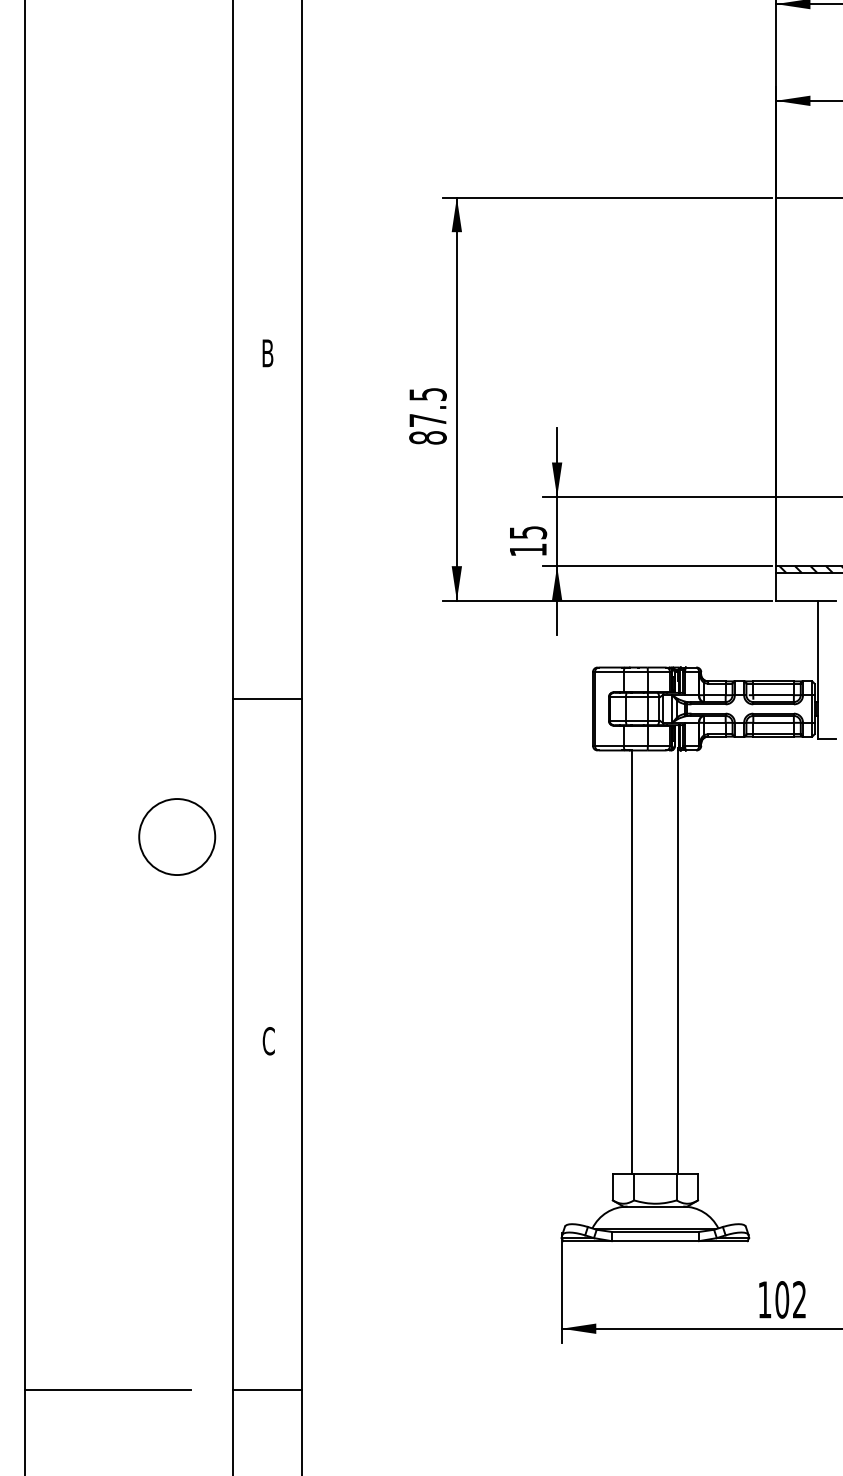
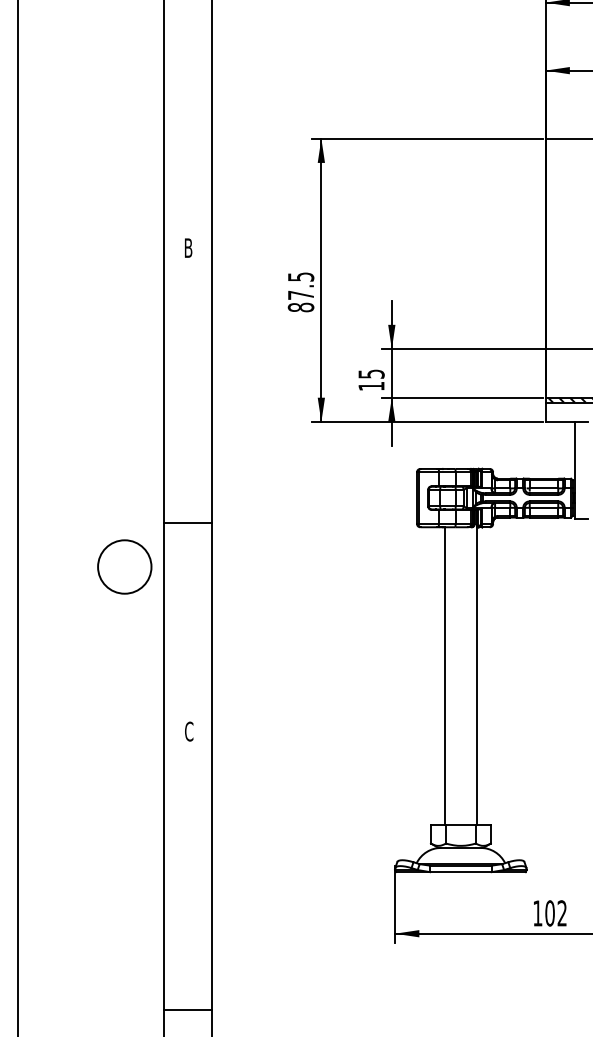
line: (266, 698) -> (187, 523), moved
circle: (177, 836) -> (124, 566), moved
line: (108, 1389) -> (76, 976), removed
line: (266, 1389) -> (187, 1009), moved

